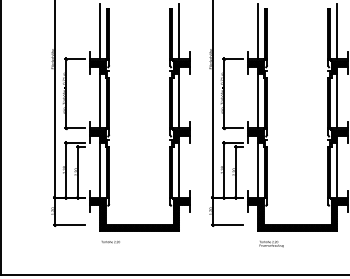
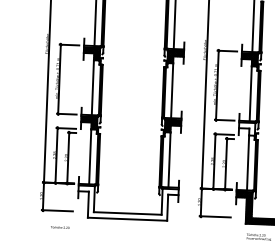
hatch: (255, 136) -> (246, 129), removed
hatch: (139, 215) -> (127, 203), removed
text: (110, 242) -> (59, 228), moved

